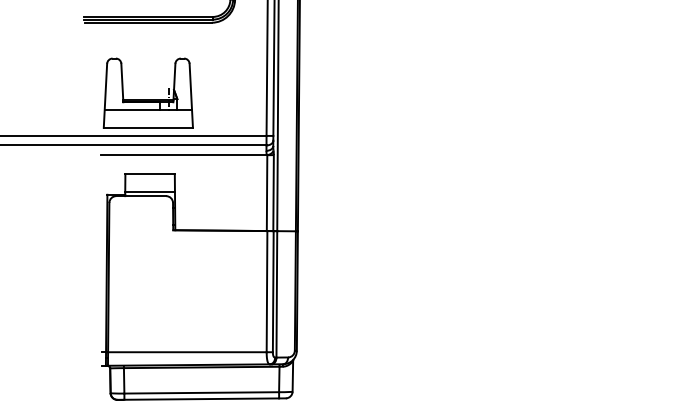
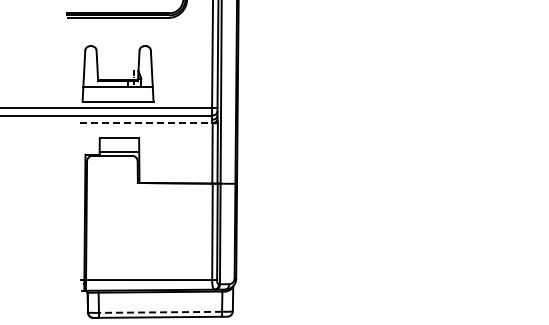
line: (184, 155) -> (146, 123), solid -> dashed
line: (201, 393) -> (160, 312), solid -> dashed

